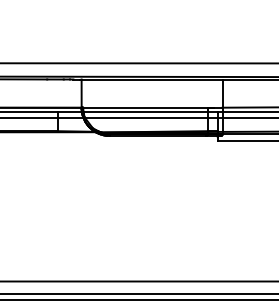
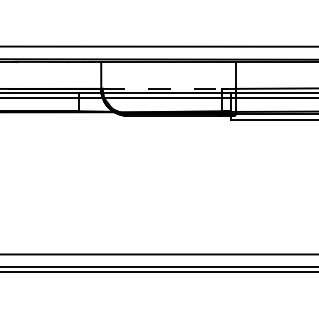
line: (145, 107) -> (162, 88), solid -> dashed

